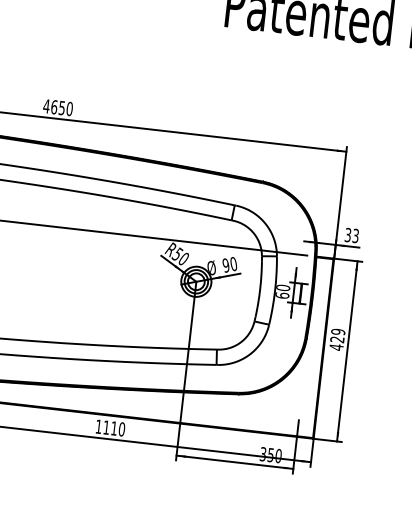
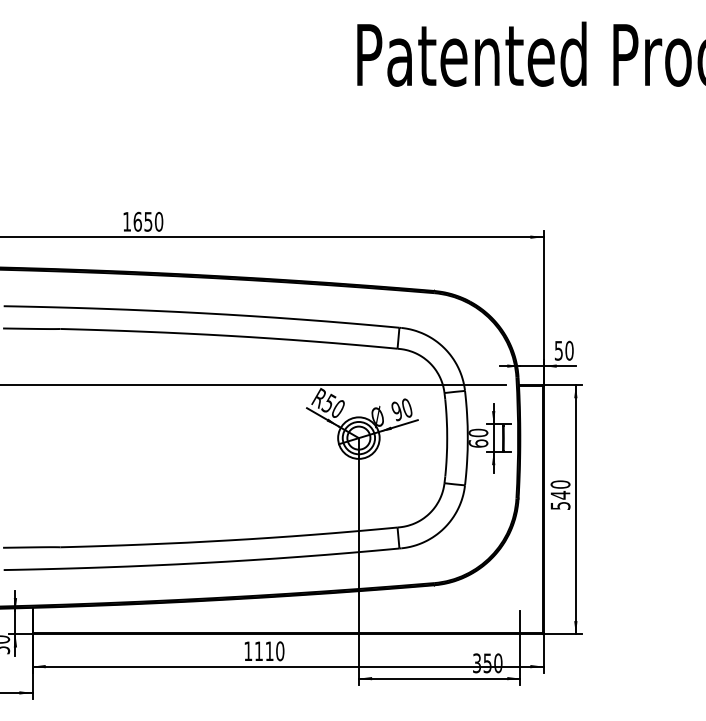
text: (46, 106) -> (126, 221), 4650 -> 1650
text: (352, 235) -> (564, 350), 33 -> 50
text: (337, 339) -> (560, 495), 429 -> 540

